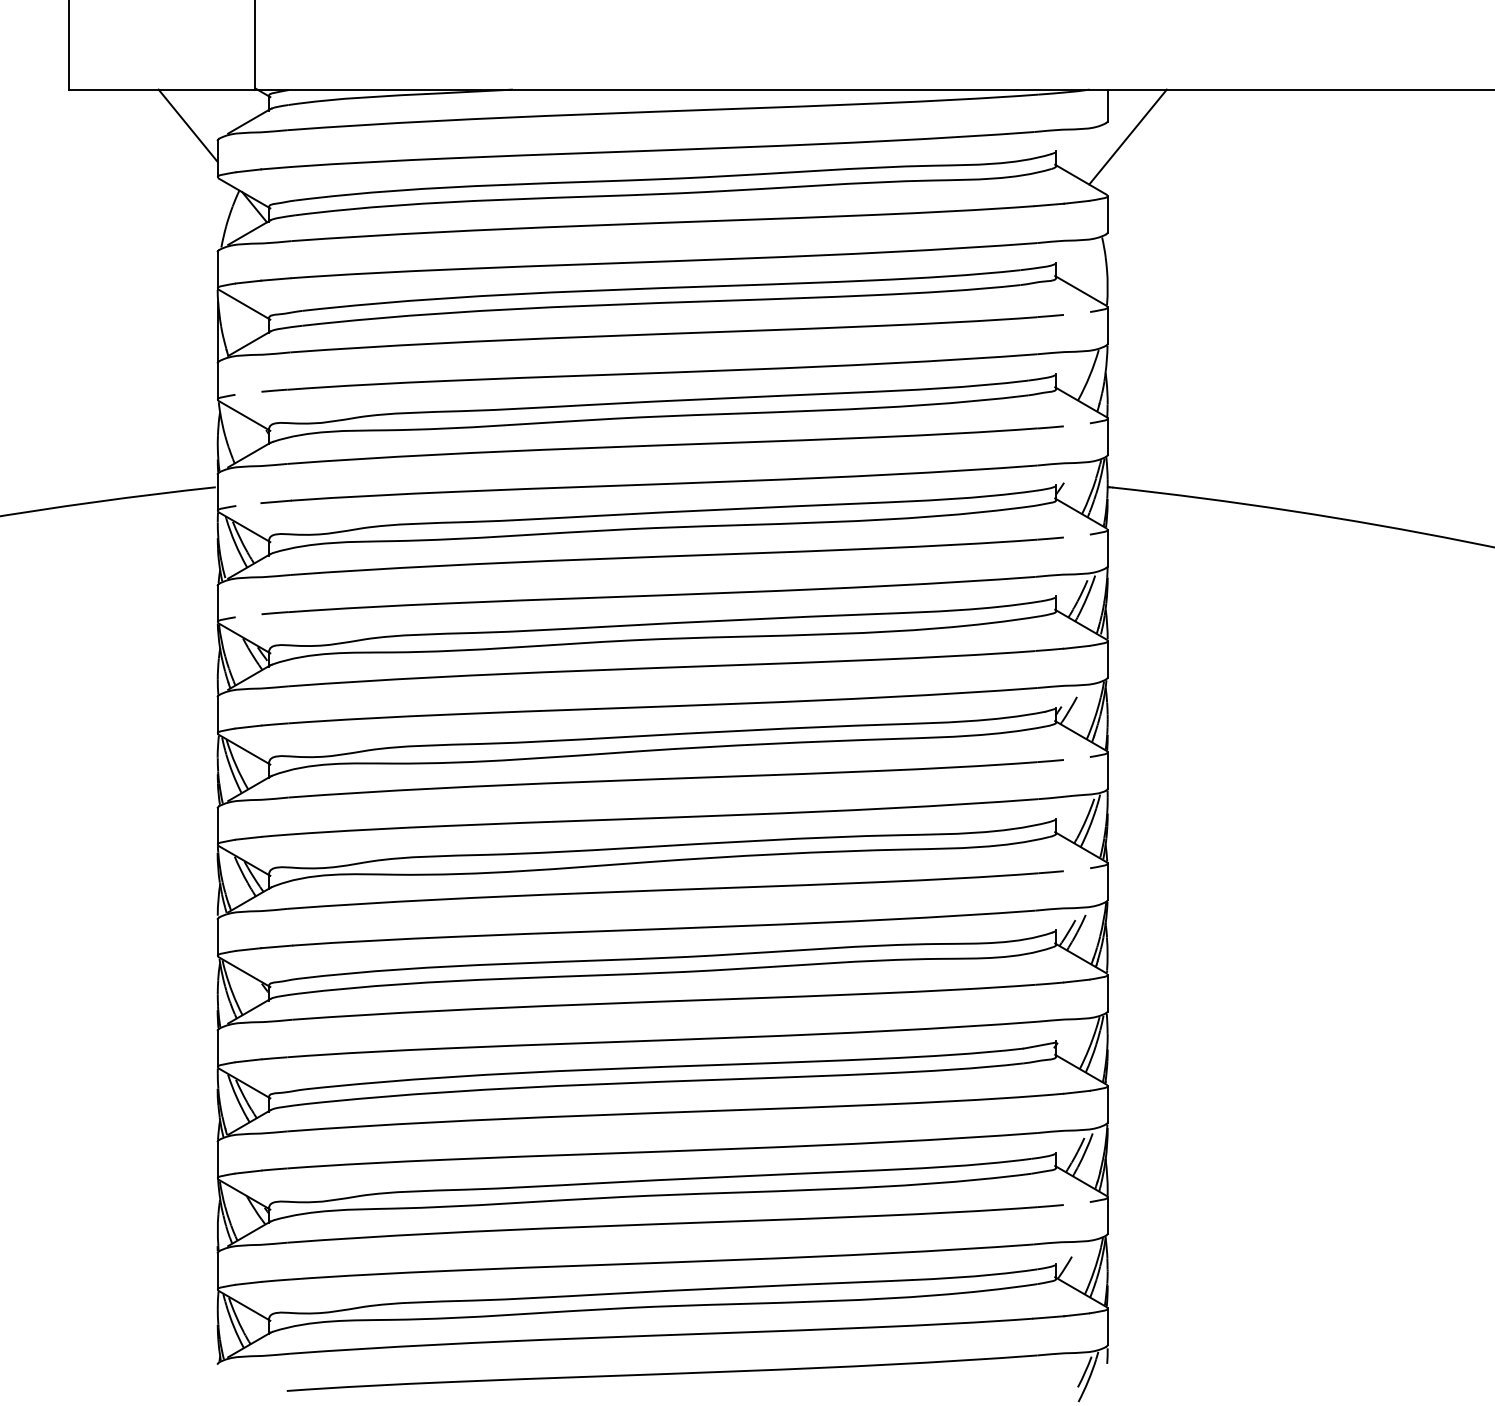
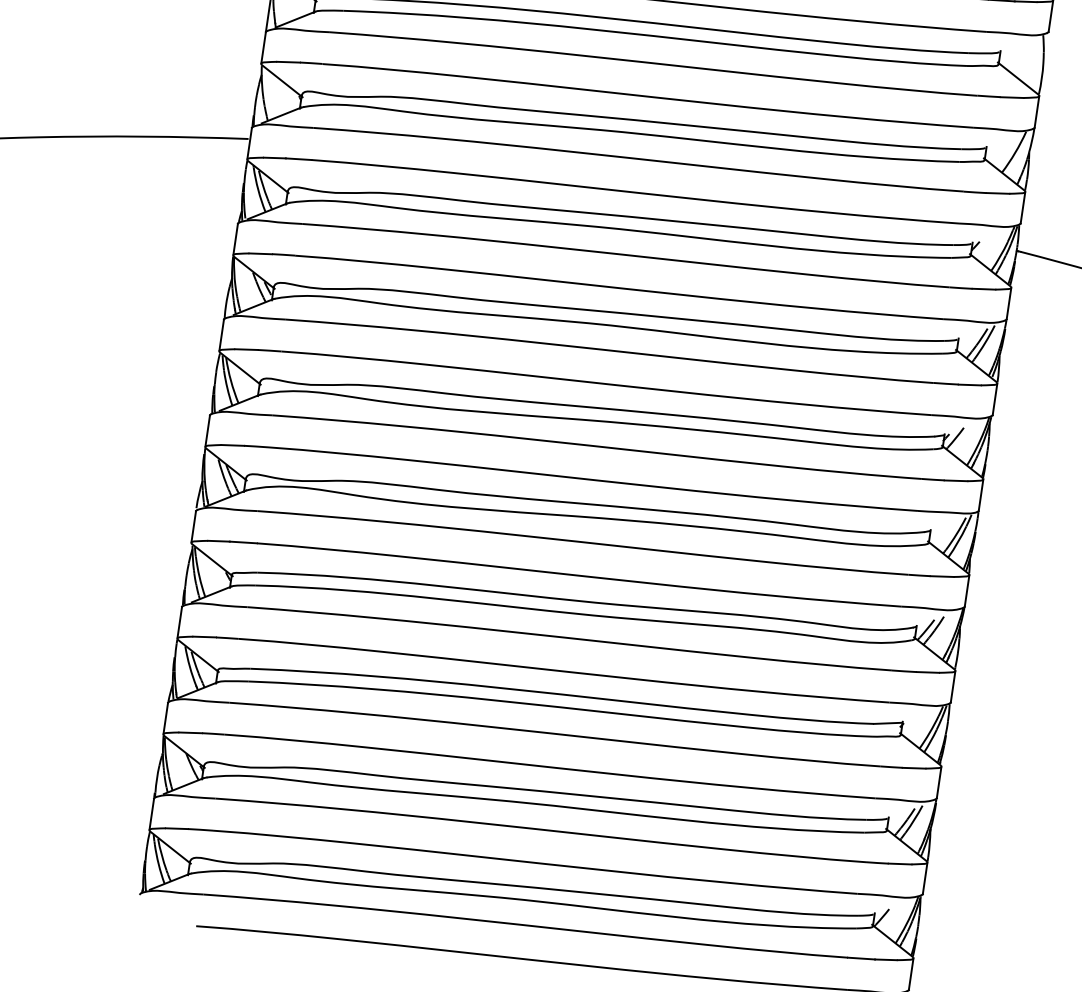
line: (1076, 313) -> (1011, 97), added
line: (248, 392) -> (288, 61), added
line: (1076, 424) -> (997, 193), added
line: (248, 504) -> (274, 157), added
line: (1076, 535) -> (983, 288), added
line: (248, 615) -> (260, 253), added
line: (1076, 758) -> (955, 480), added
line: (1076, 869) -> (941, 576), added
line: (1076, 1203) -> (899, 863), added

